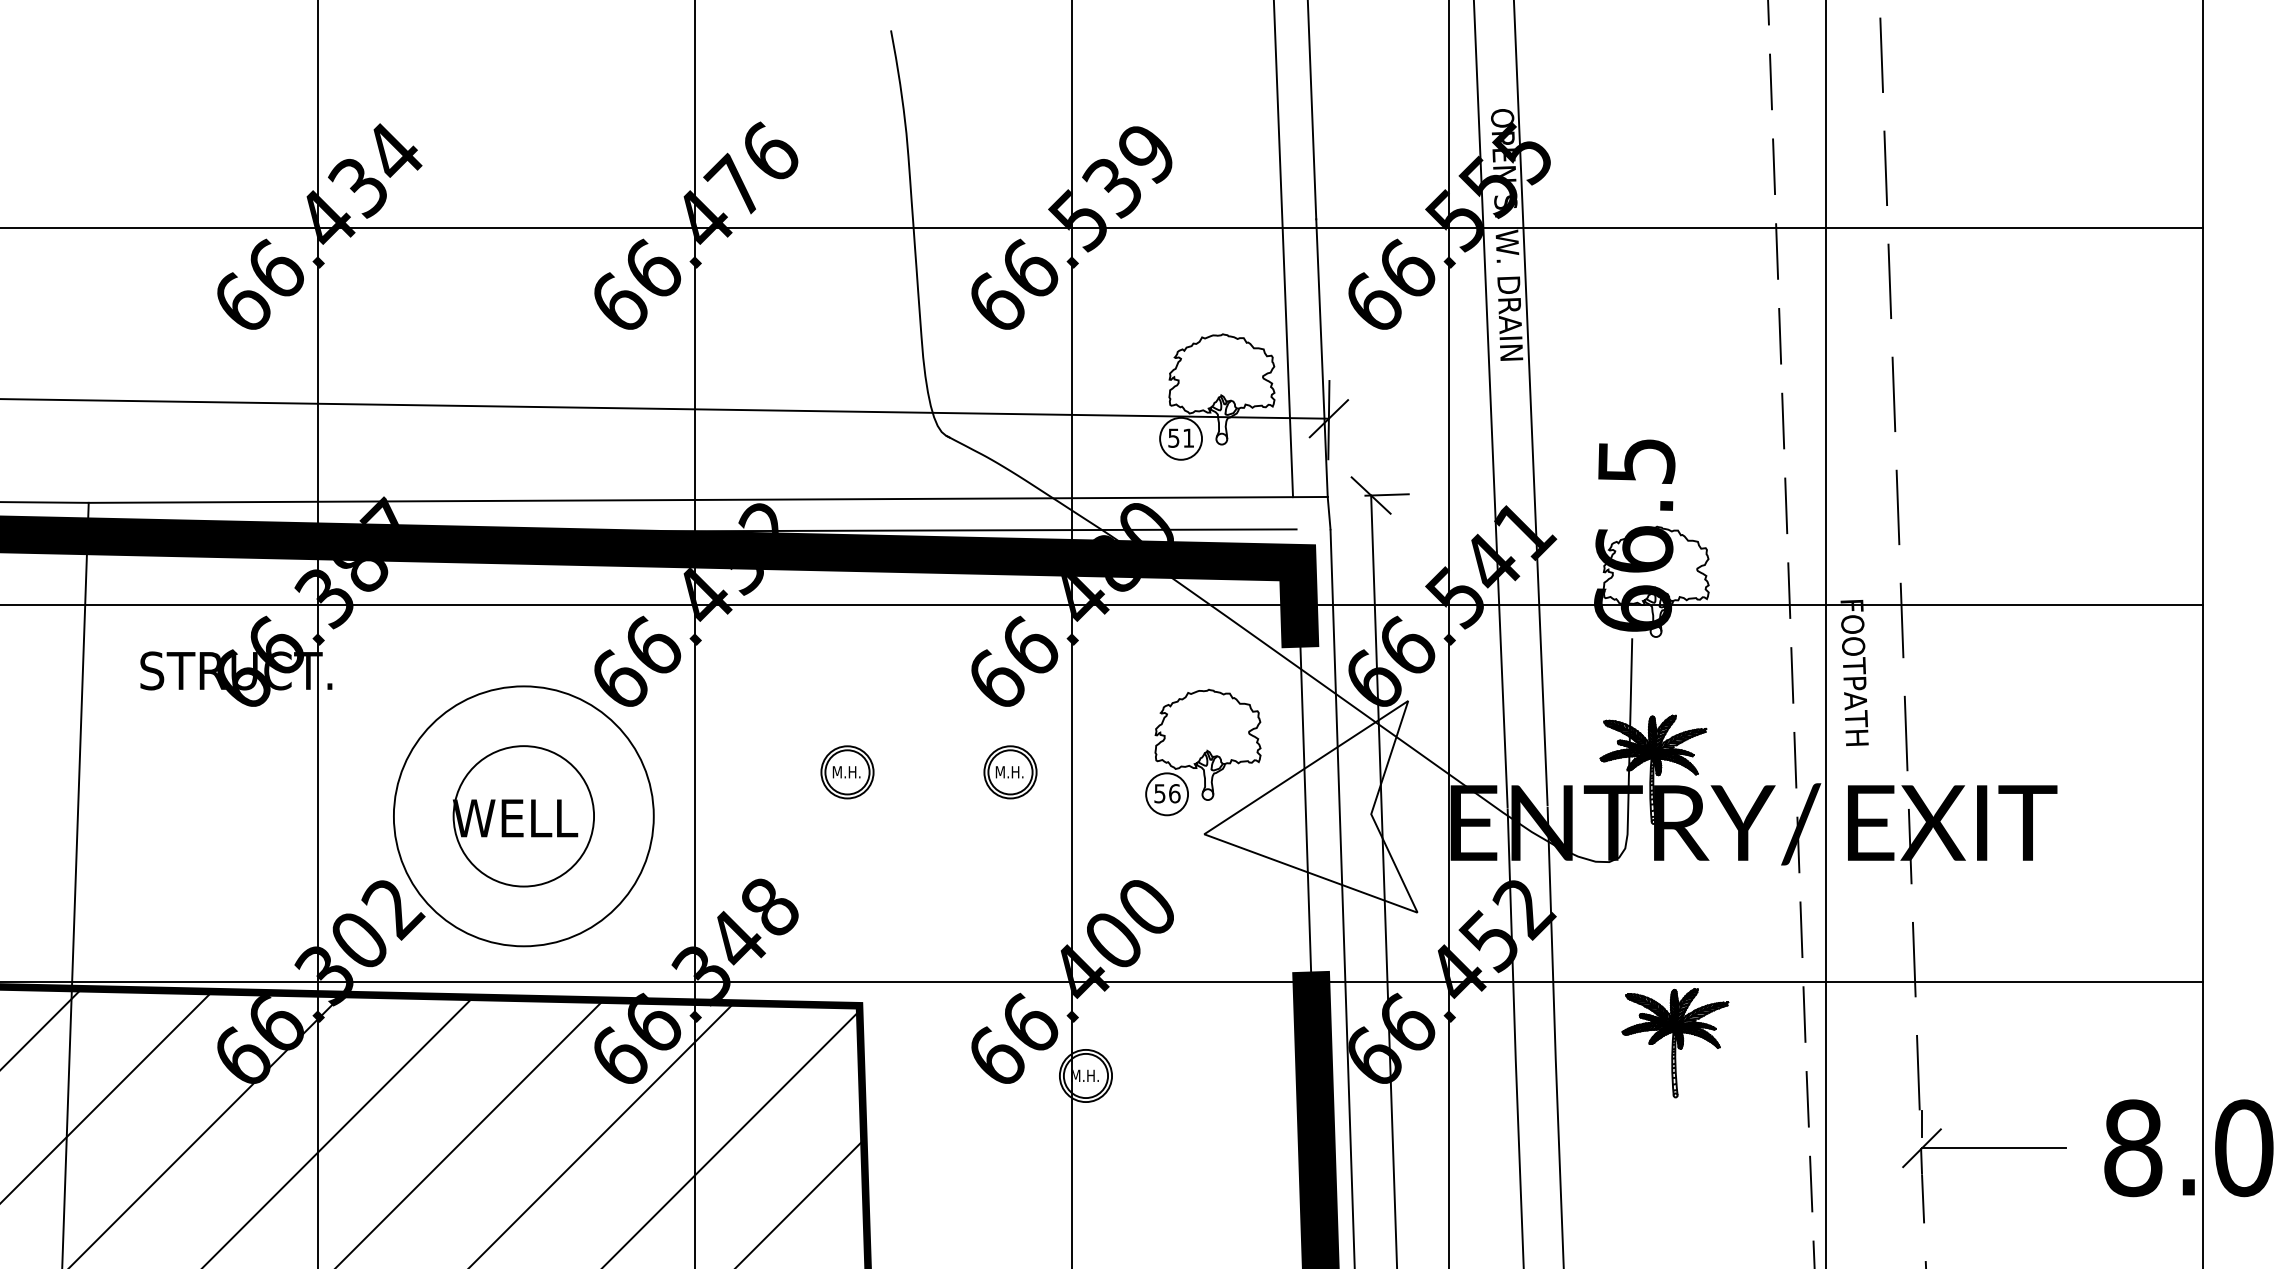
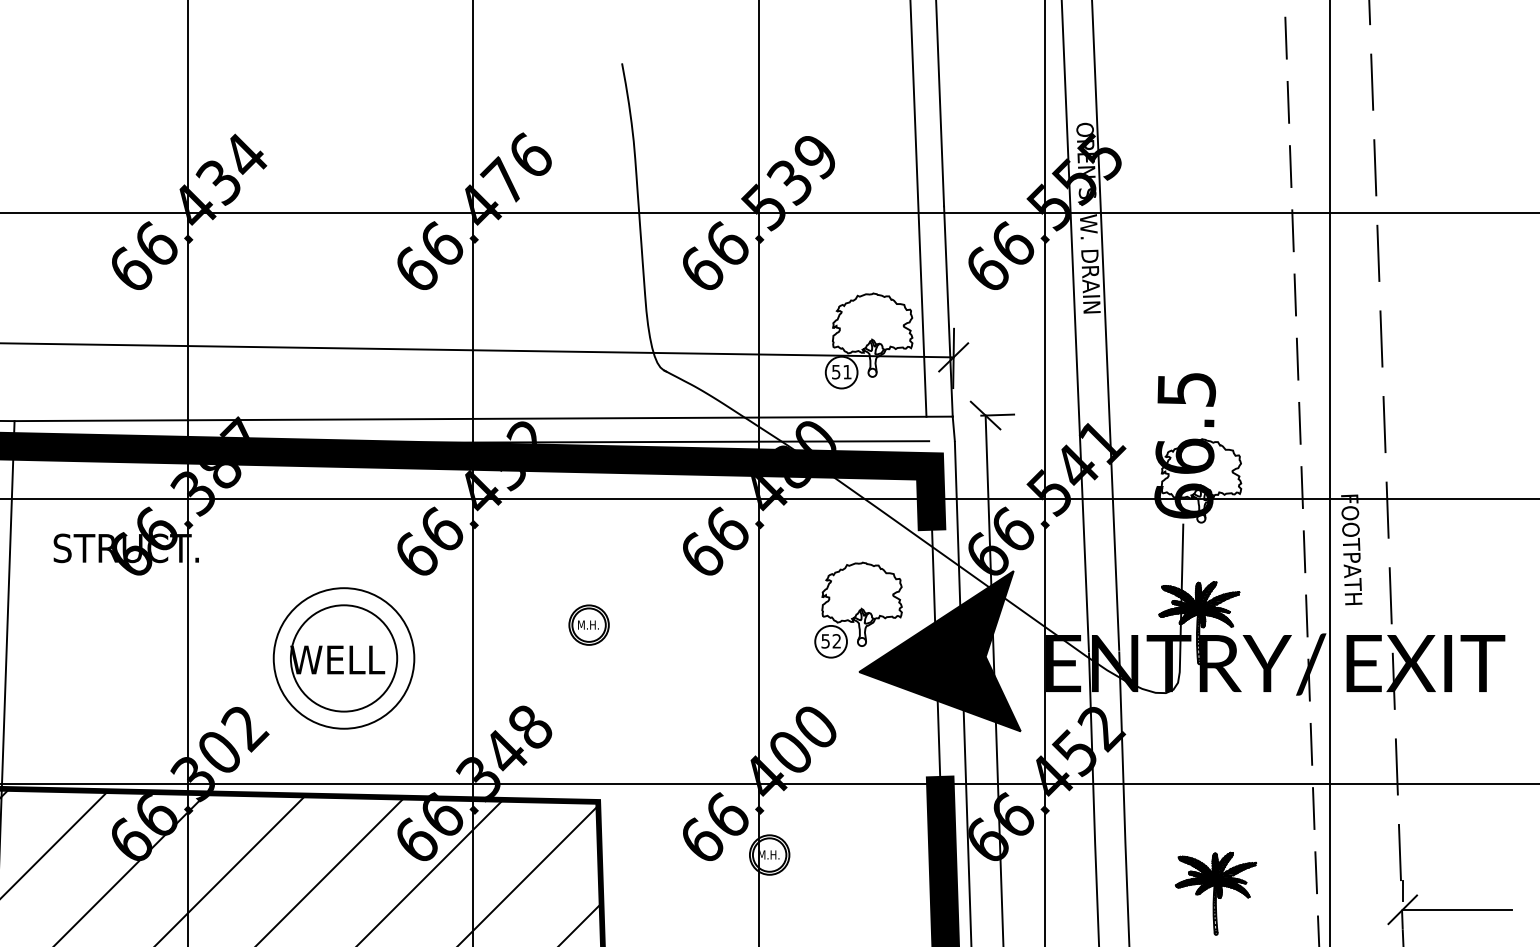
part: (1010, 772) -> (712, 625), removed
text: (1174, 793) -> (836, 641), 56 -> 52
fill: (1310, 806) -> (939, 651), added
circle: (523, 816) -> (343, 658), size x0.71
part: (1675, 1043) -> (1216, 894), moved

